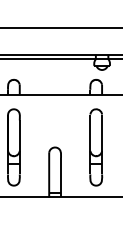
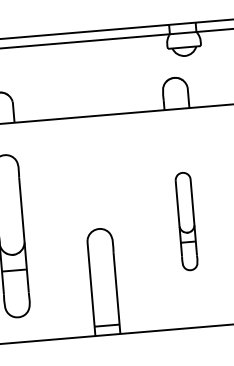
part: (96, 147) -> (186, 221), size x0.6

